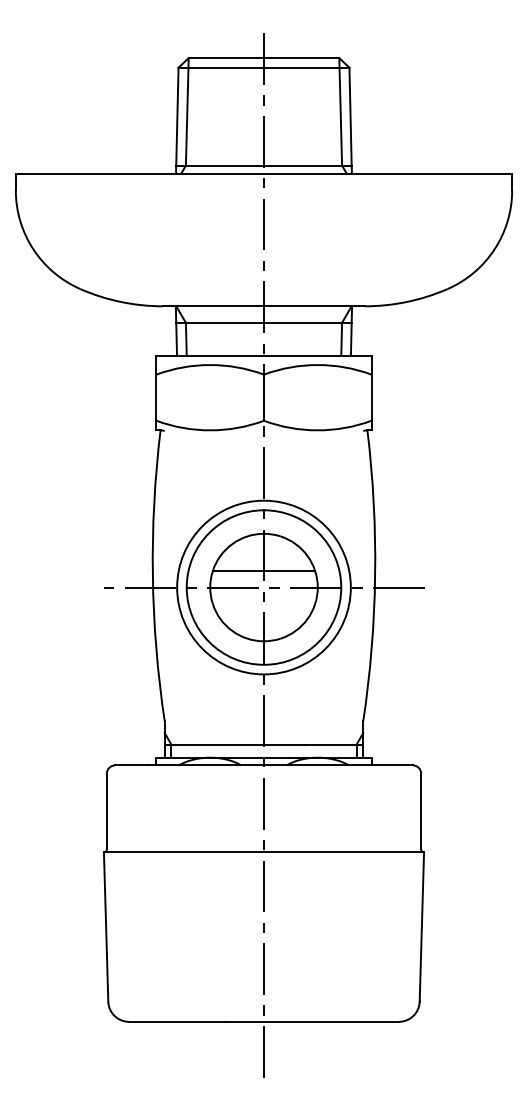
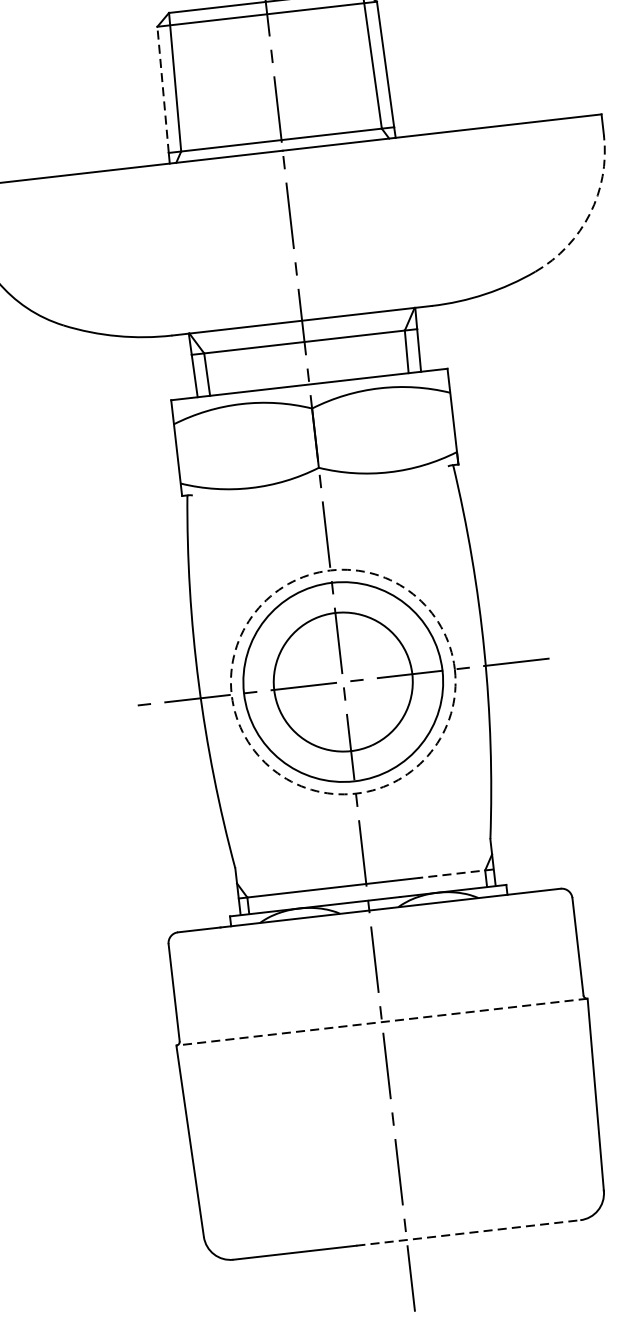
line: (177, 116) -> (163, 89), solid -> dashed
arc: (494, 249) -> (589, 214), solid -> dashed
line: (263, 571) -> (340, 661), removed
circle: (263, 587) -> (342, 682), solid -> dashed
line: (333, 744) -> (455, 873), solid -> dashed
line: (263, 852) -> (381, 1022), solid -> dashed
line: (312, 1021) -> (469, 1232), solid -> dashed

